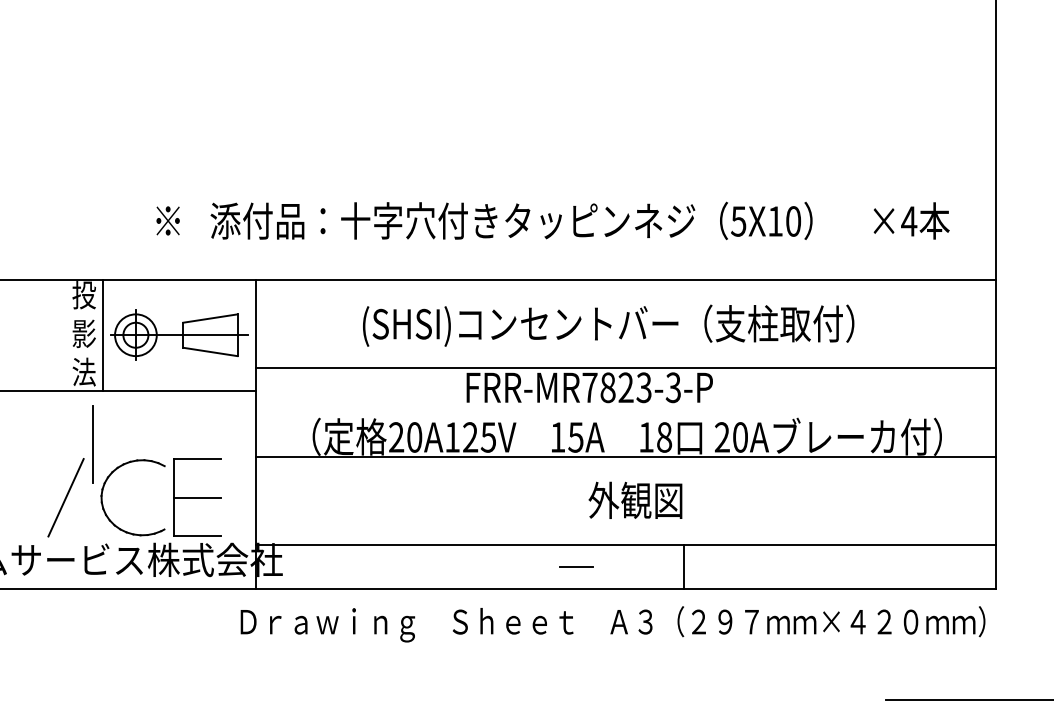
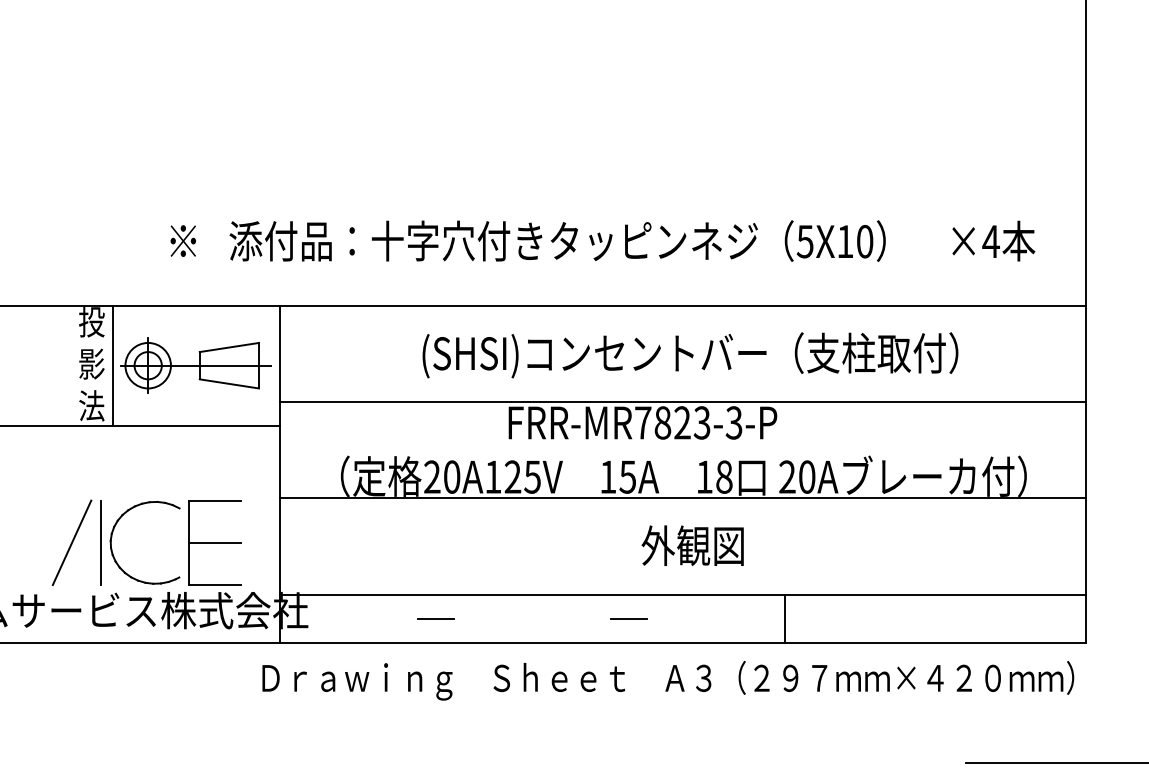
text: (608, 325) -> (690, 355), moved
line: (92, 444) -> (100, 542), moved
line: (400, 567) -> (436, 618), added
line: (683, 567) -> (785, 618), moved

